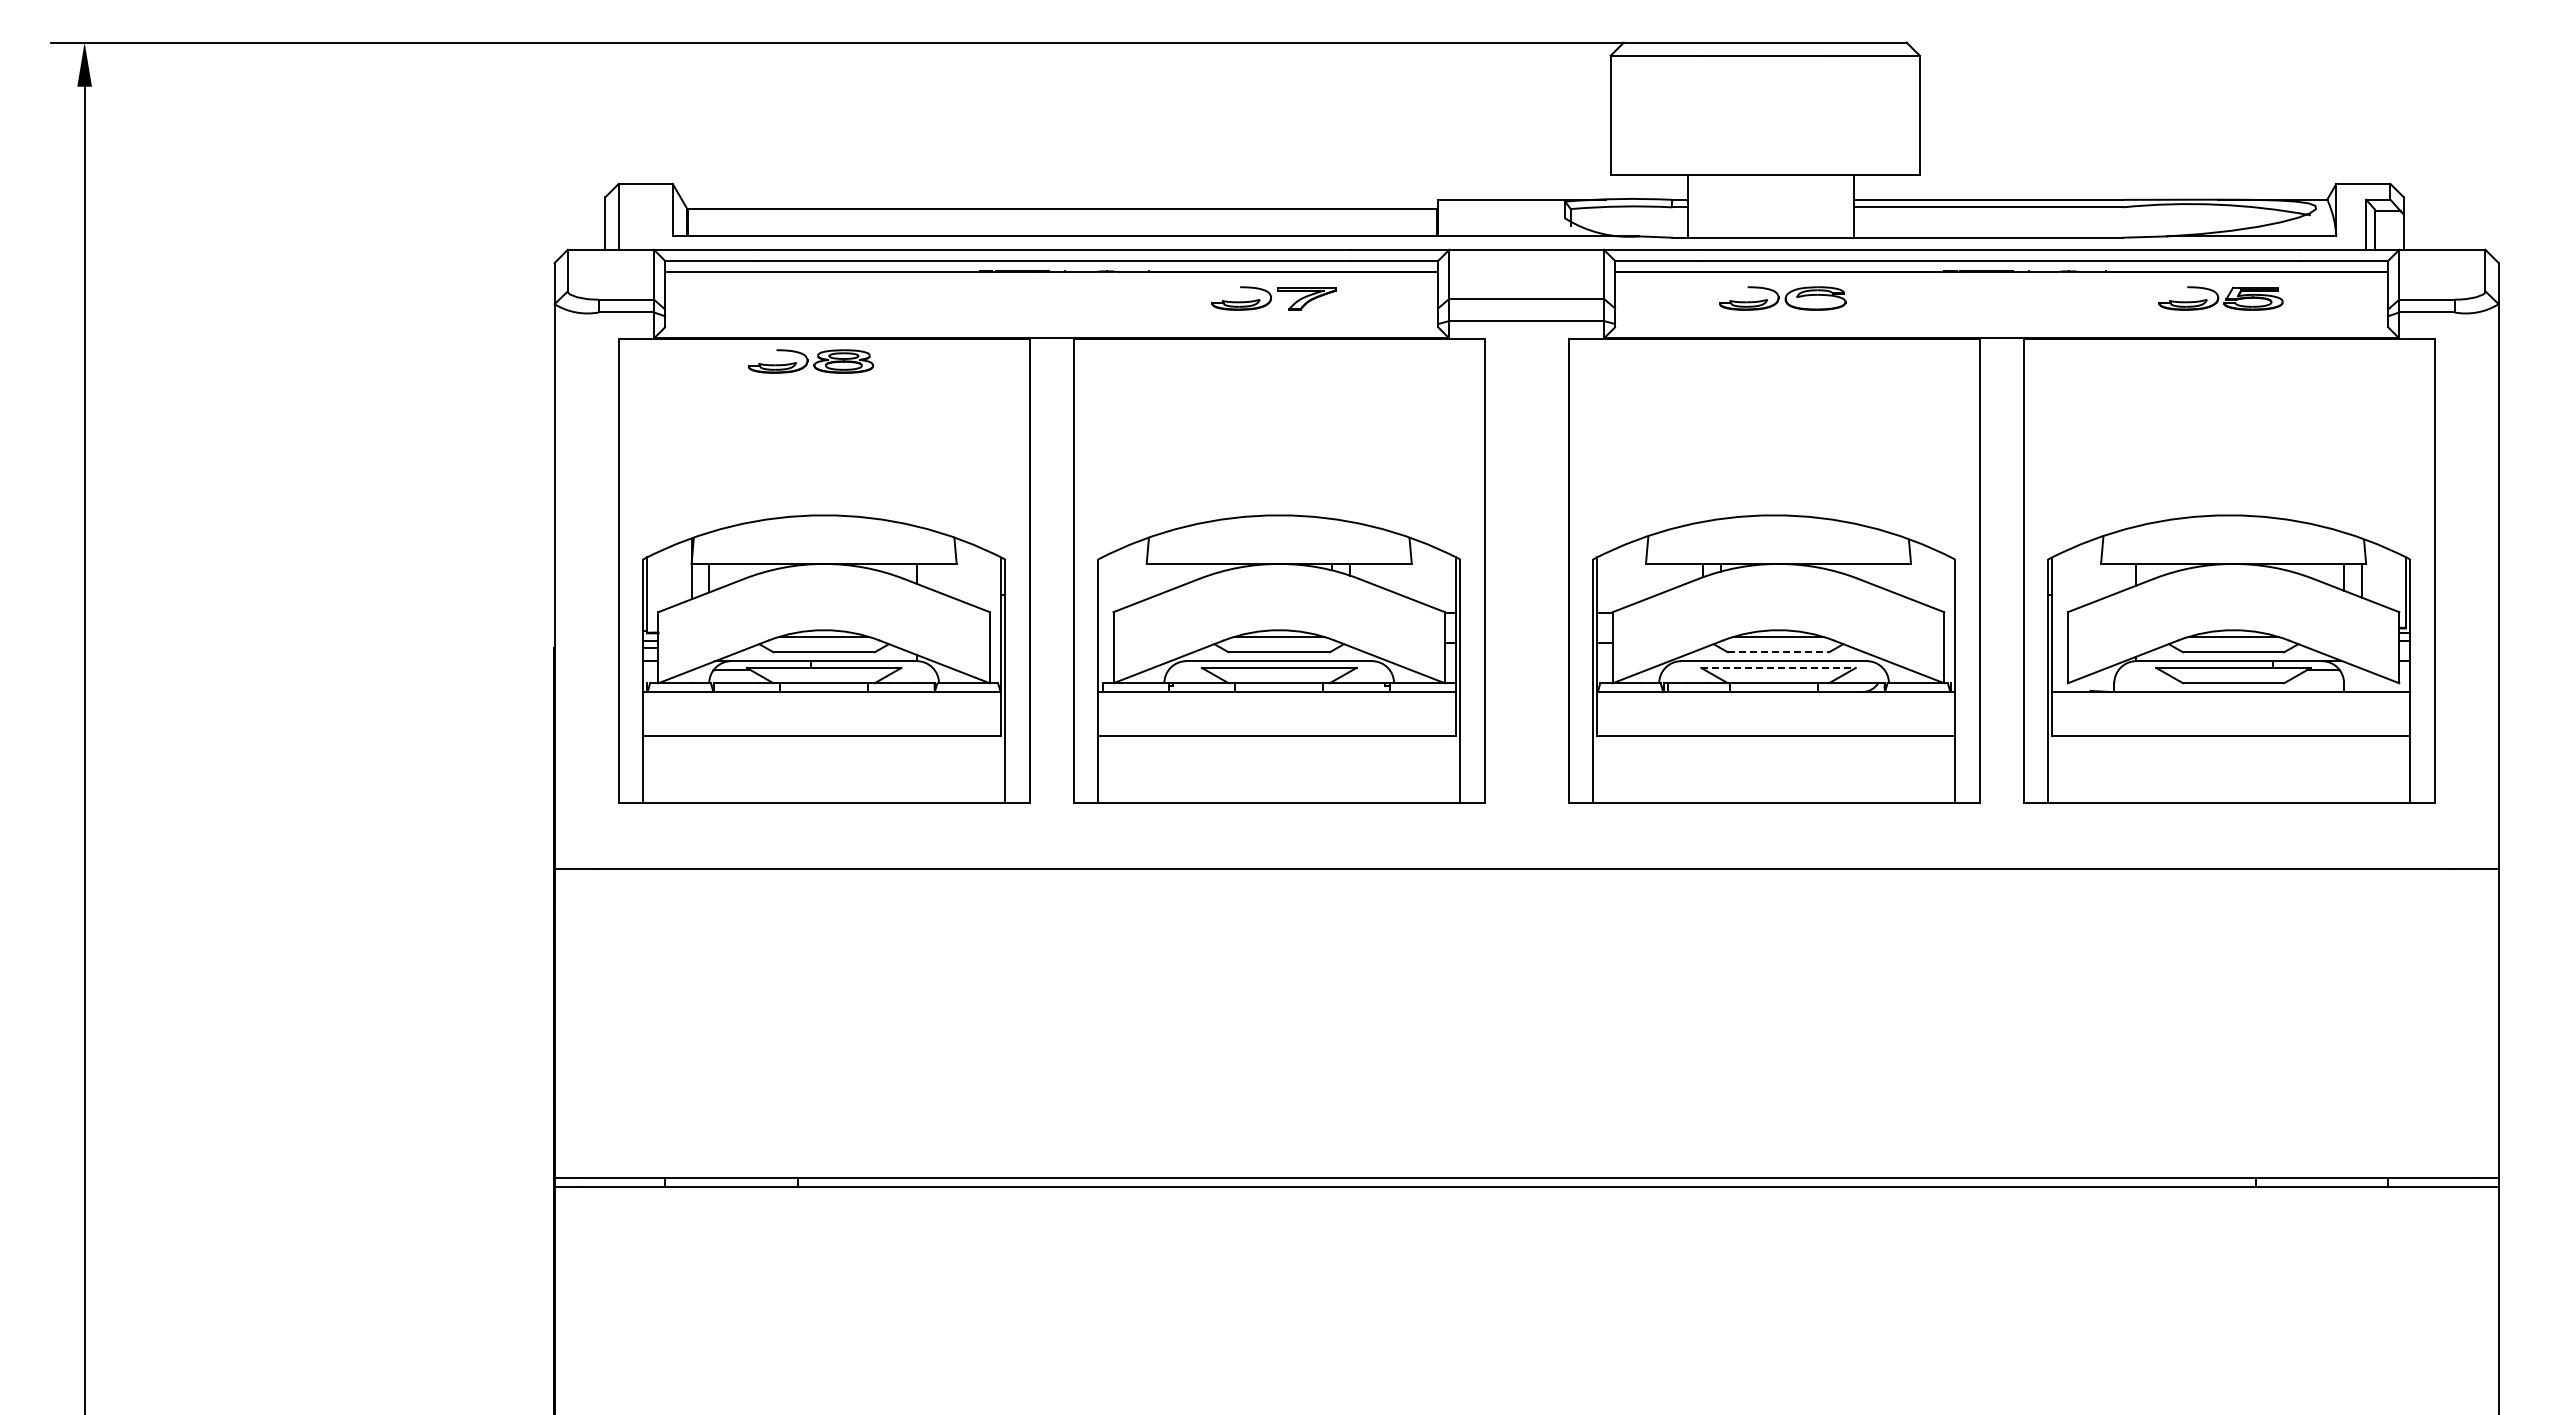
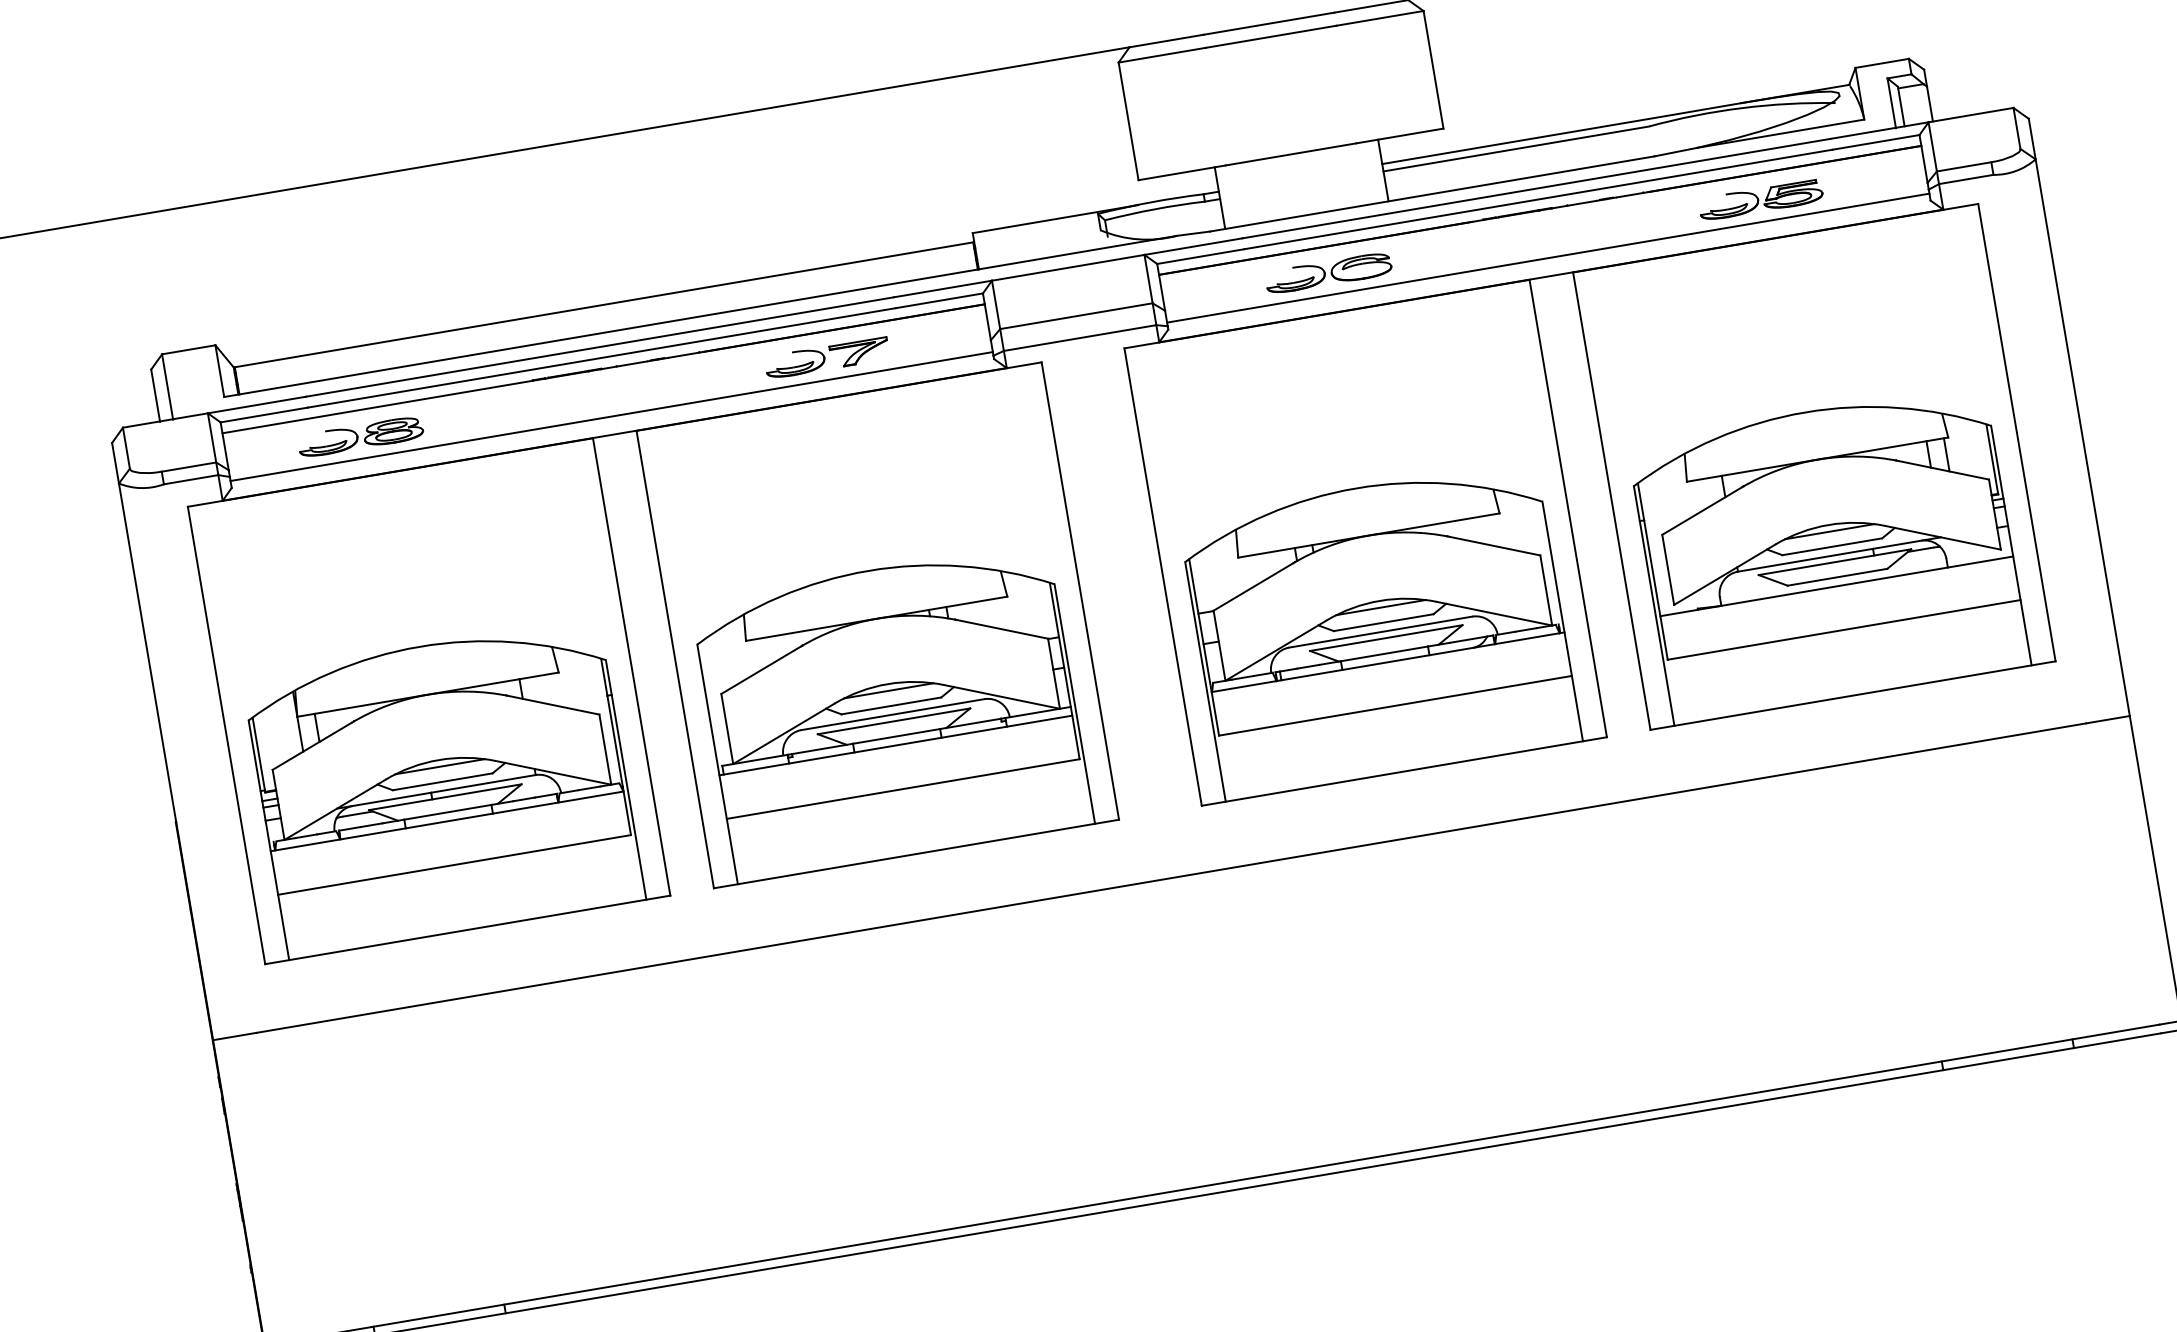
line: (1051, 320) -> (611, 416), added
line: (2001, 320) -> (1548, 258), added
part: (811, 361) -> (361, 436), moved
line: (1778, 652) -> (1383, 622), dashed -> solid
line: (1779, 667) -> (1387, 637), dashed -> solid

